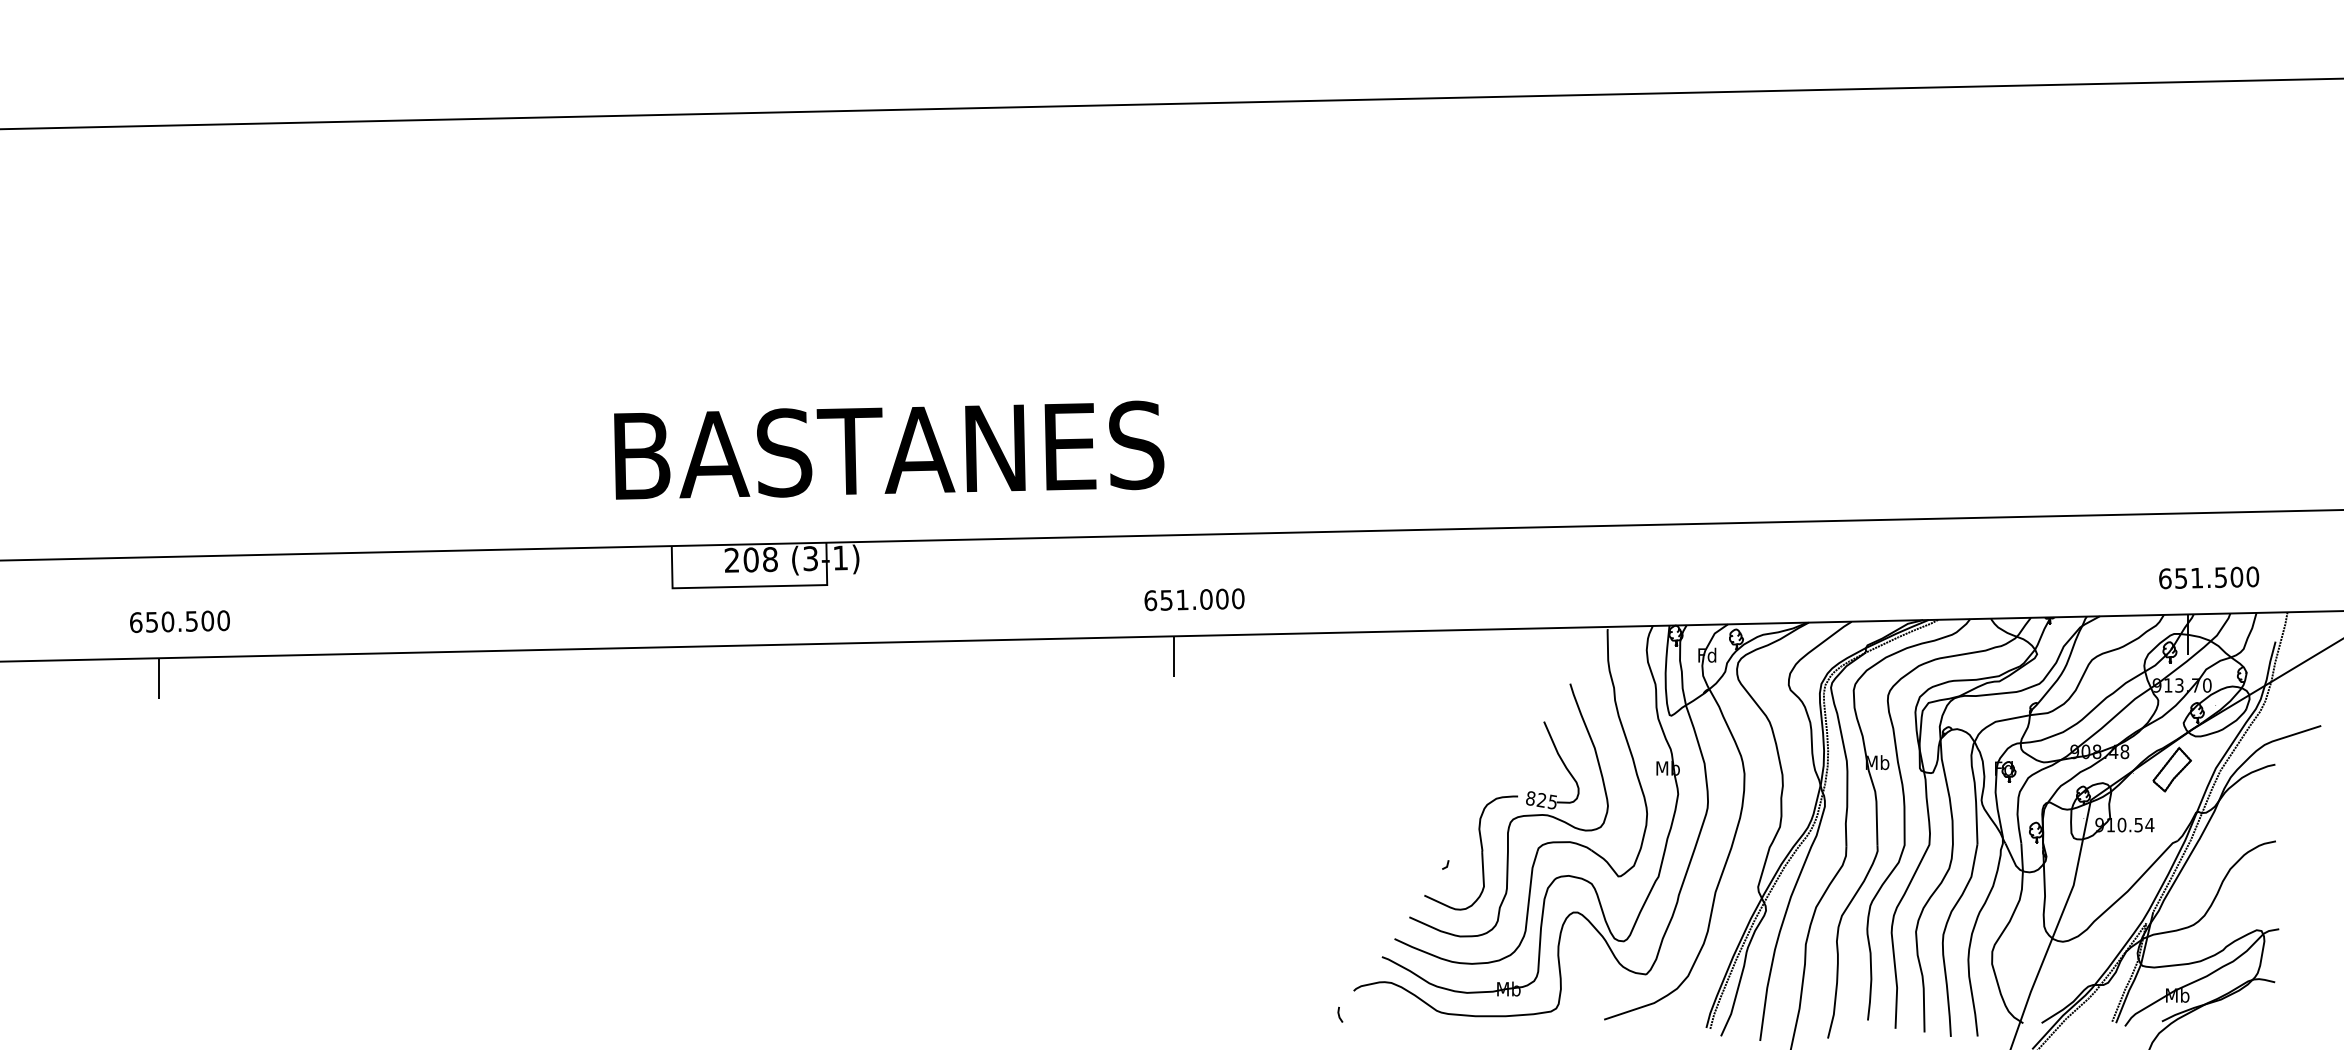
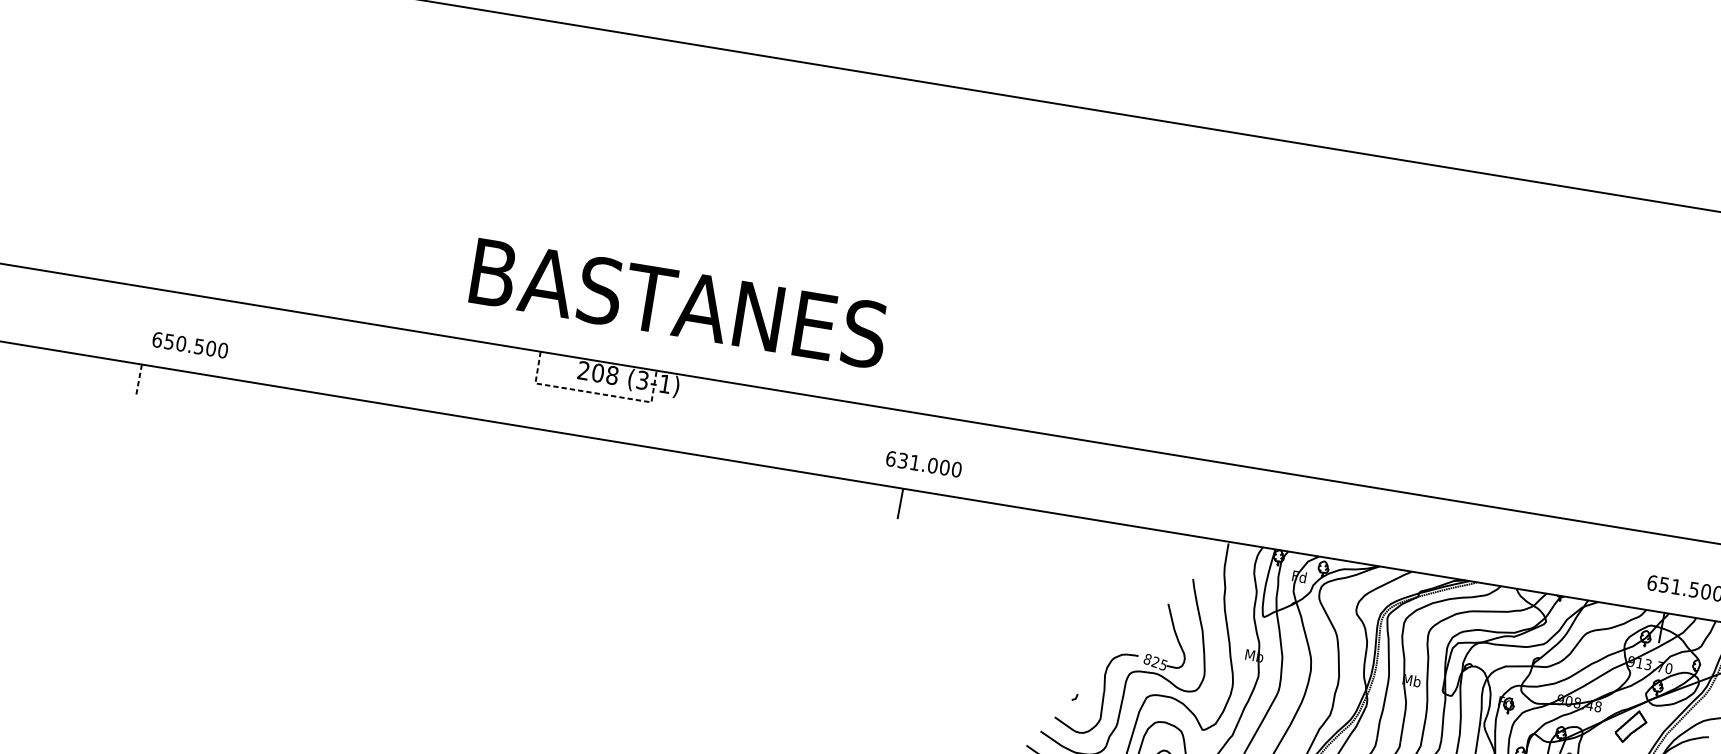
text: (889, 449) -> (679, 302), moved
line: (750, 586) -> (593, 392), solid -> dashed
text: (1166, 599) -> (903, 460), 651.000 -> 631.000
text: (179, 621) -> (189, 345), moved
line: (159, 679) -> (139, 380), solid -> dashed

